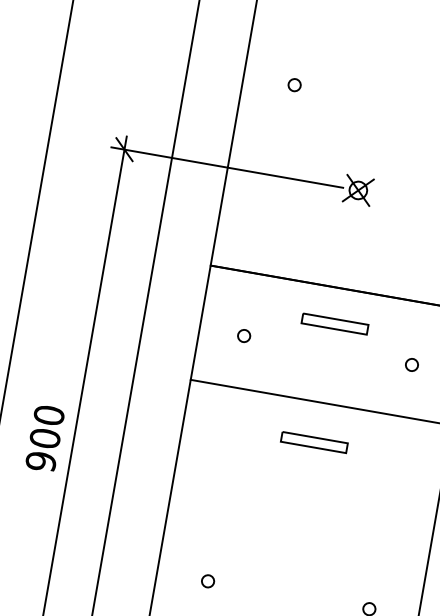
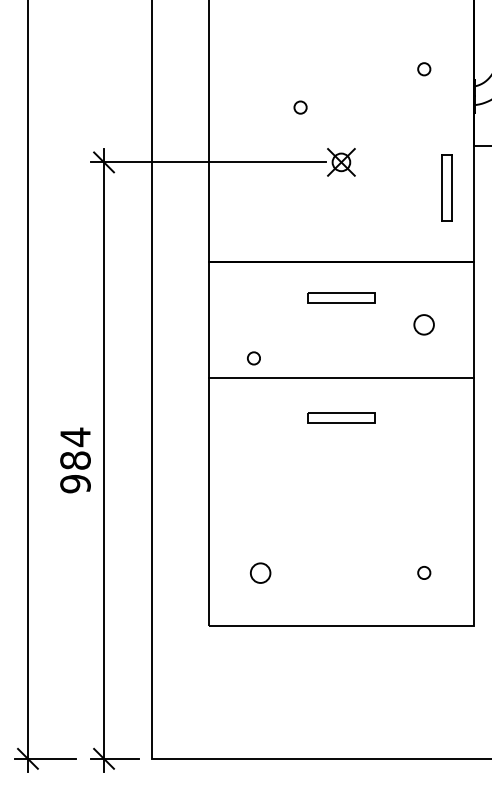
circle: (294, 85) -> (300, 107), moved
circle: (243, 336) -> (253, 358), moved
circle: (412, 365) -> (424, 325), size x1.6
text: (47, 426) -> (75, 448), 900 -> 984
circle: (207, 581) -> (260, 573), size x1.6

